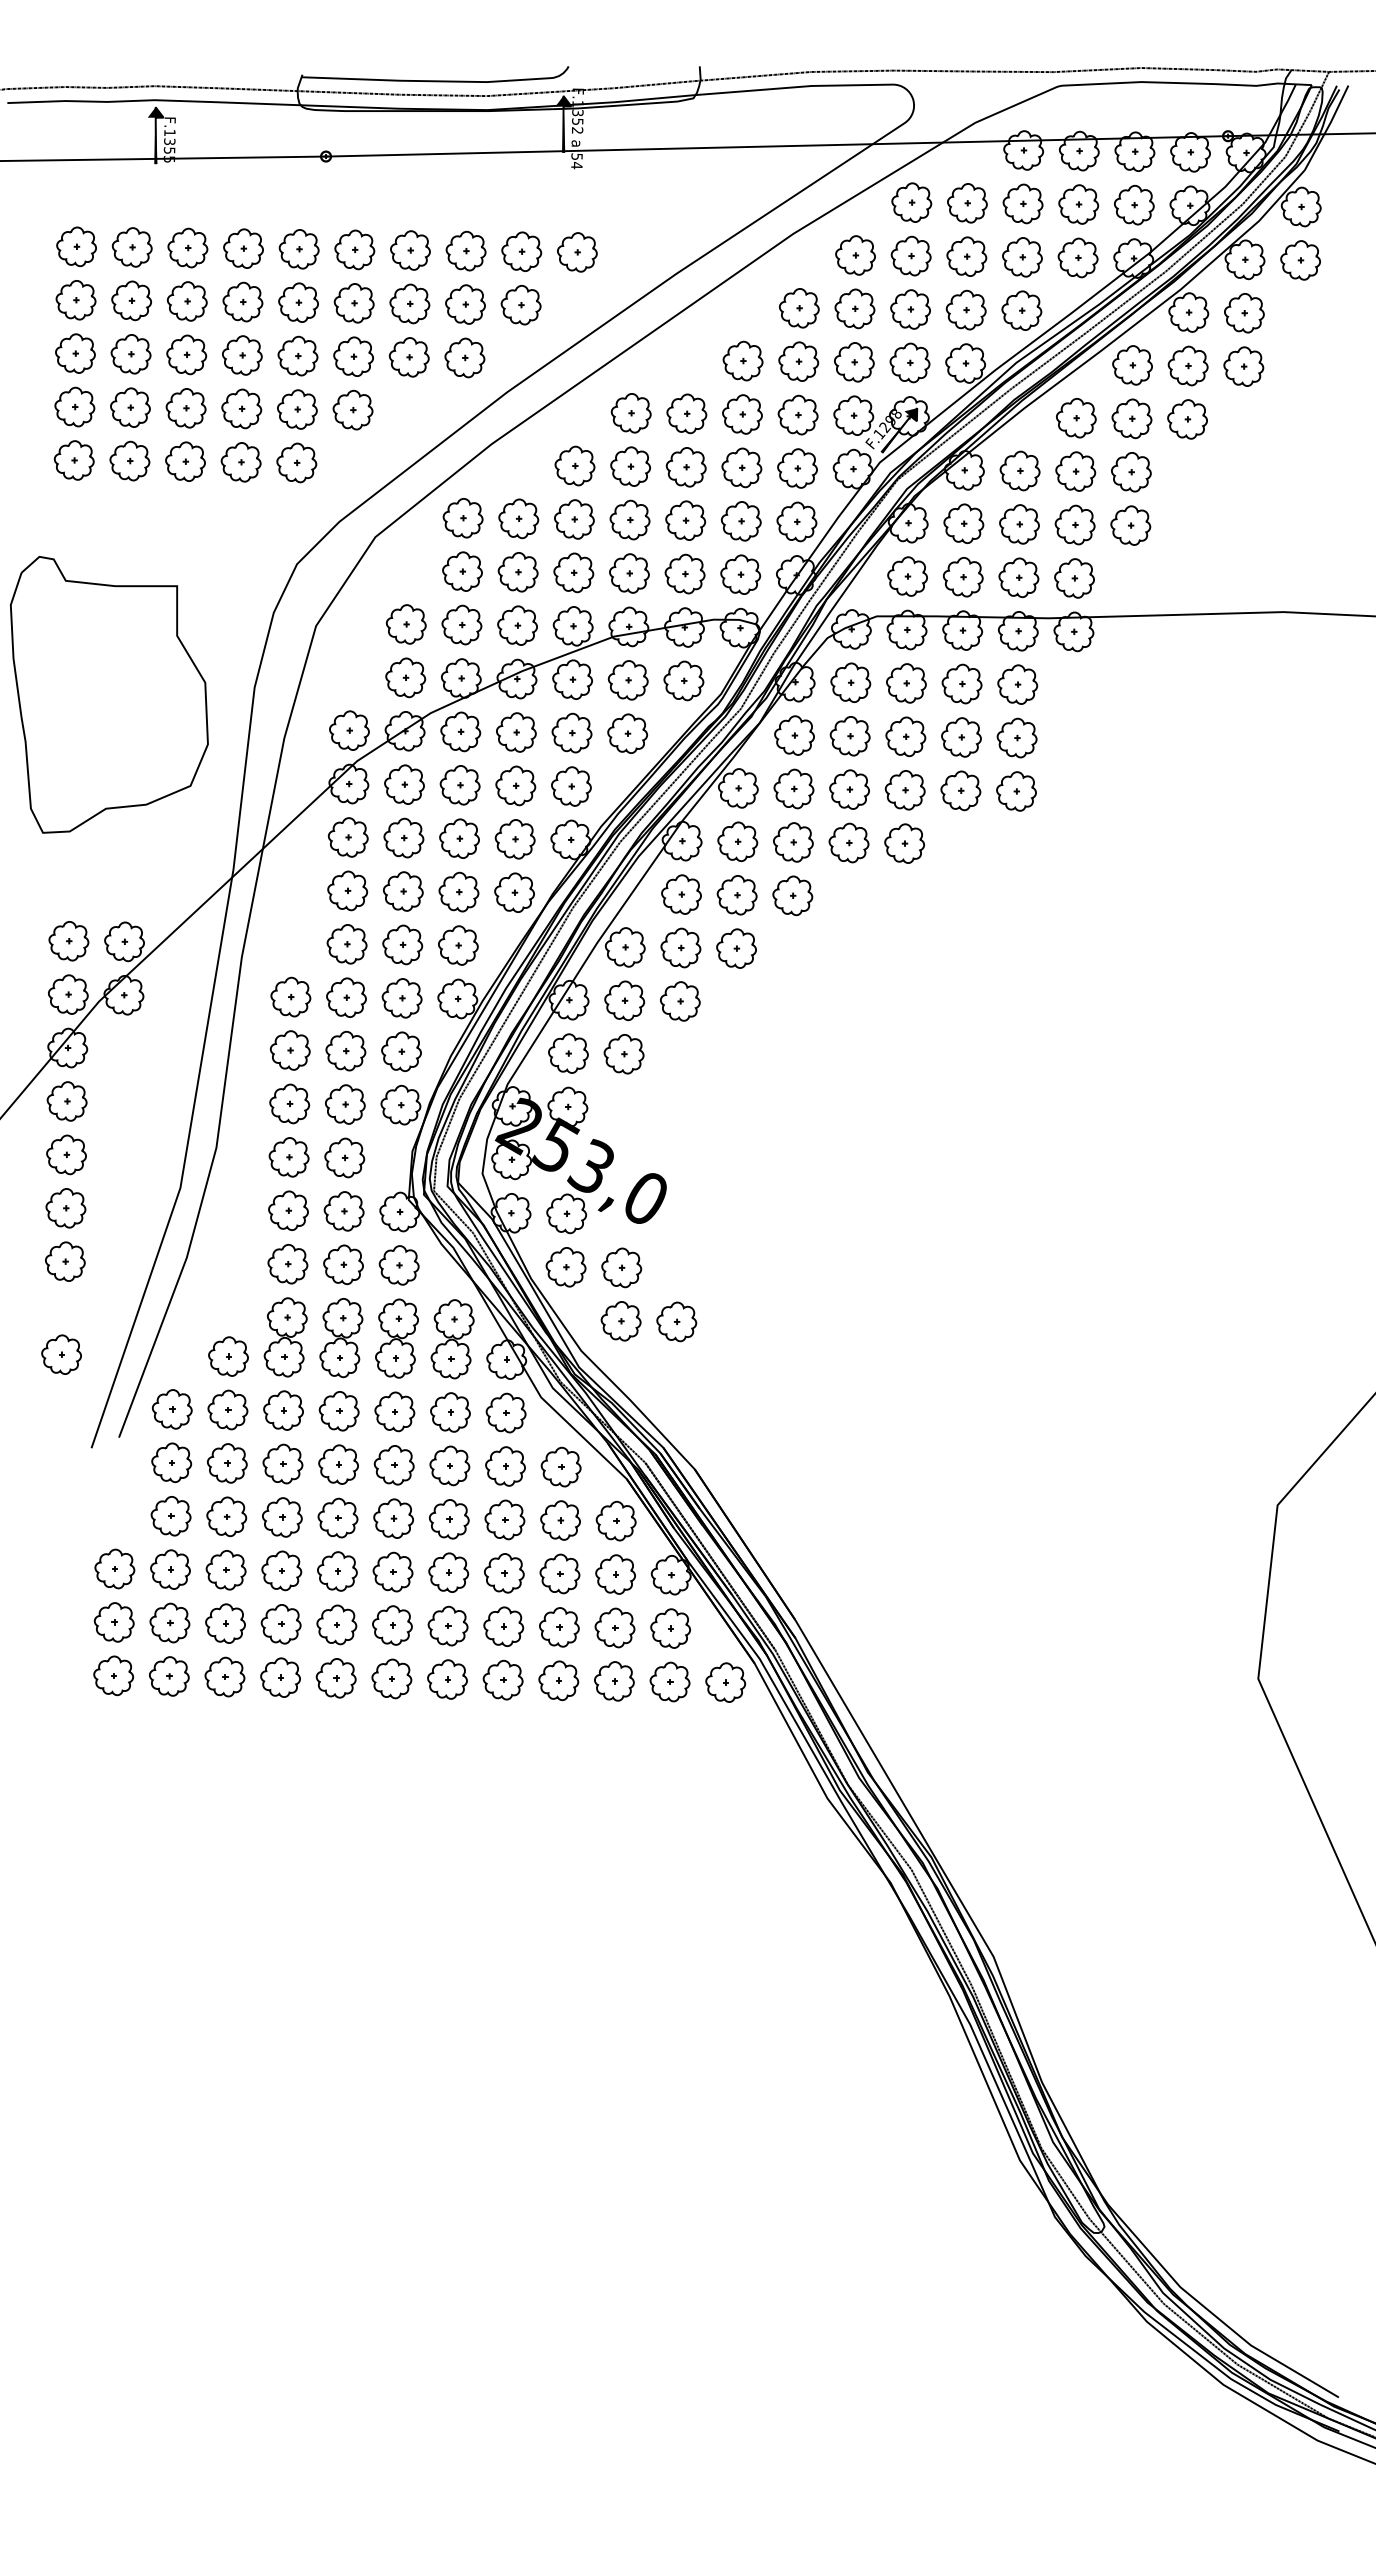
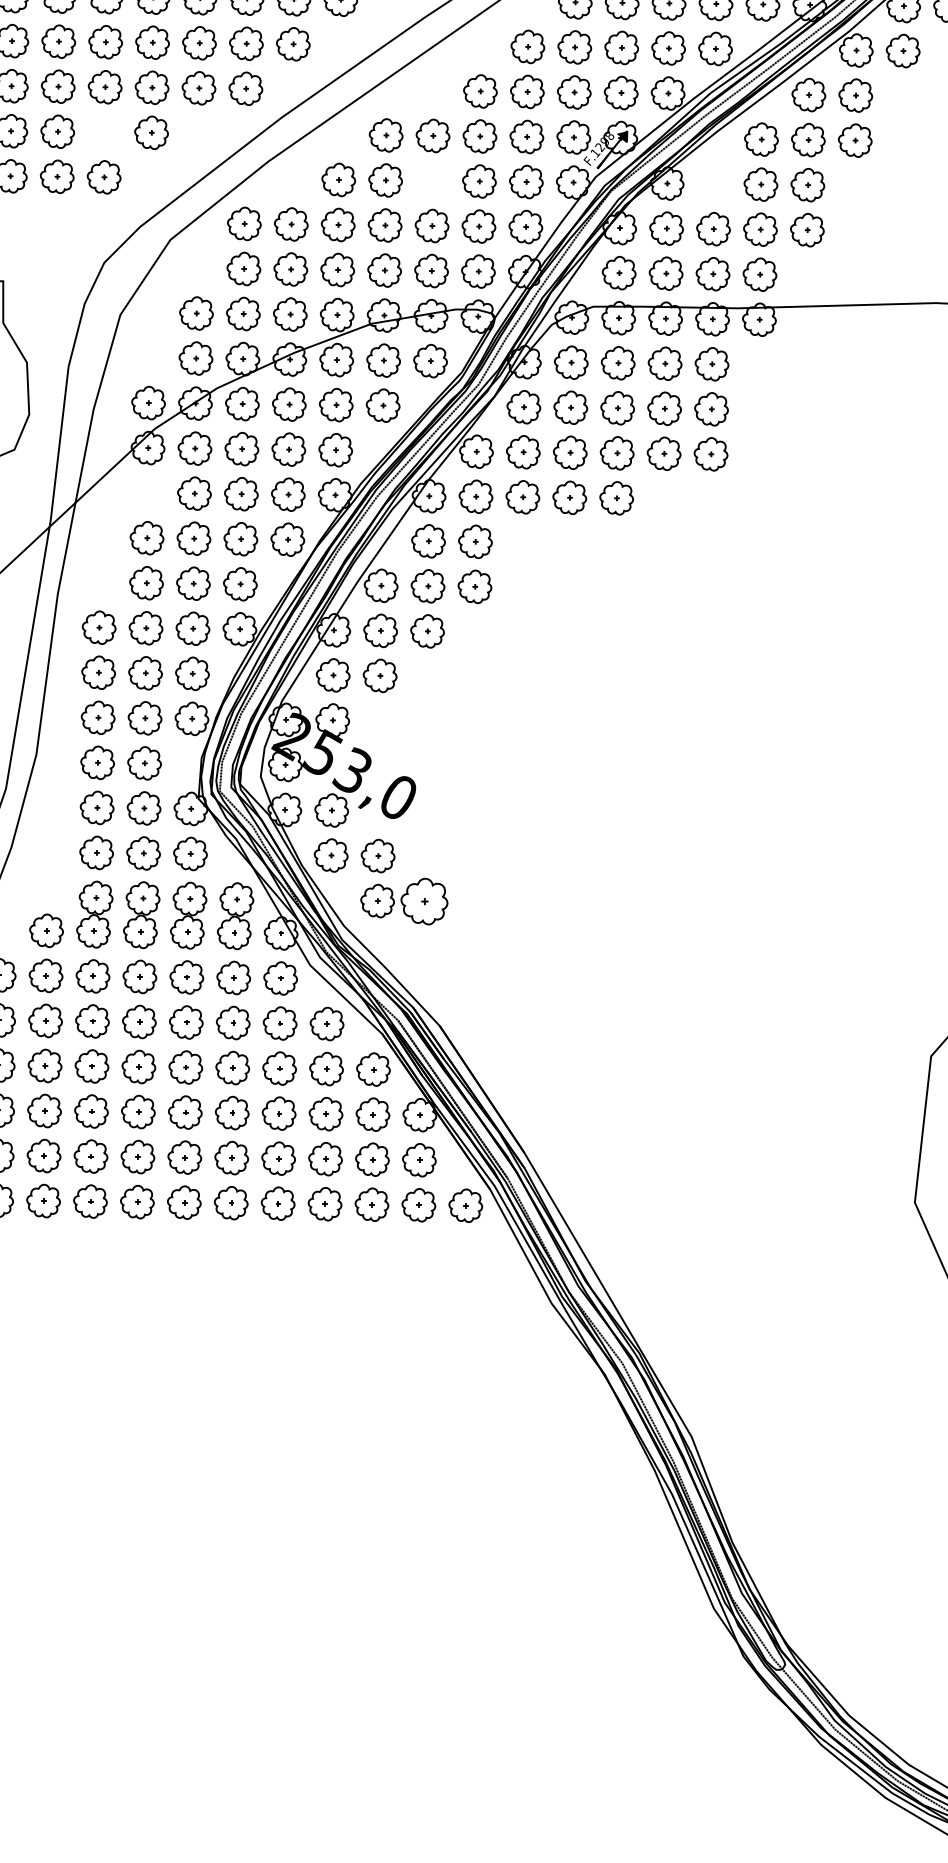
part: (1243, 366) -> (902, 96), removed
part: (297, 409) -> (104, 132), removed
part: (685, 467) -> (431, 181), removed
part: (1019, 470) -> (713, 183), removed
part: (347, 837) -> (146, 493), removed
part: (792, 895) -> (522, 542), removed
part: (676, 1321) -> (424, 901), size x1.4

